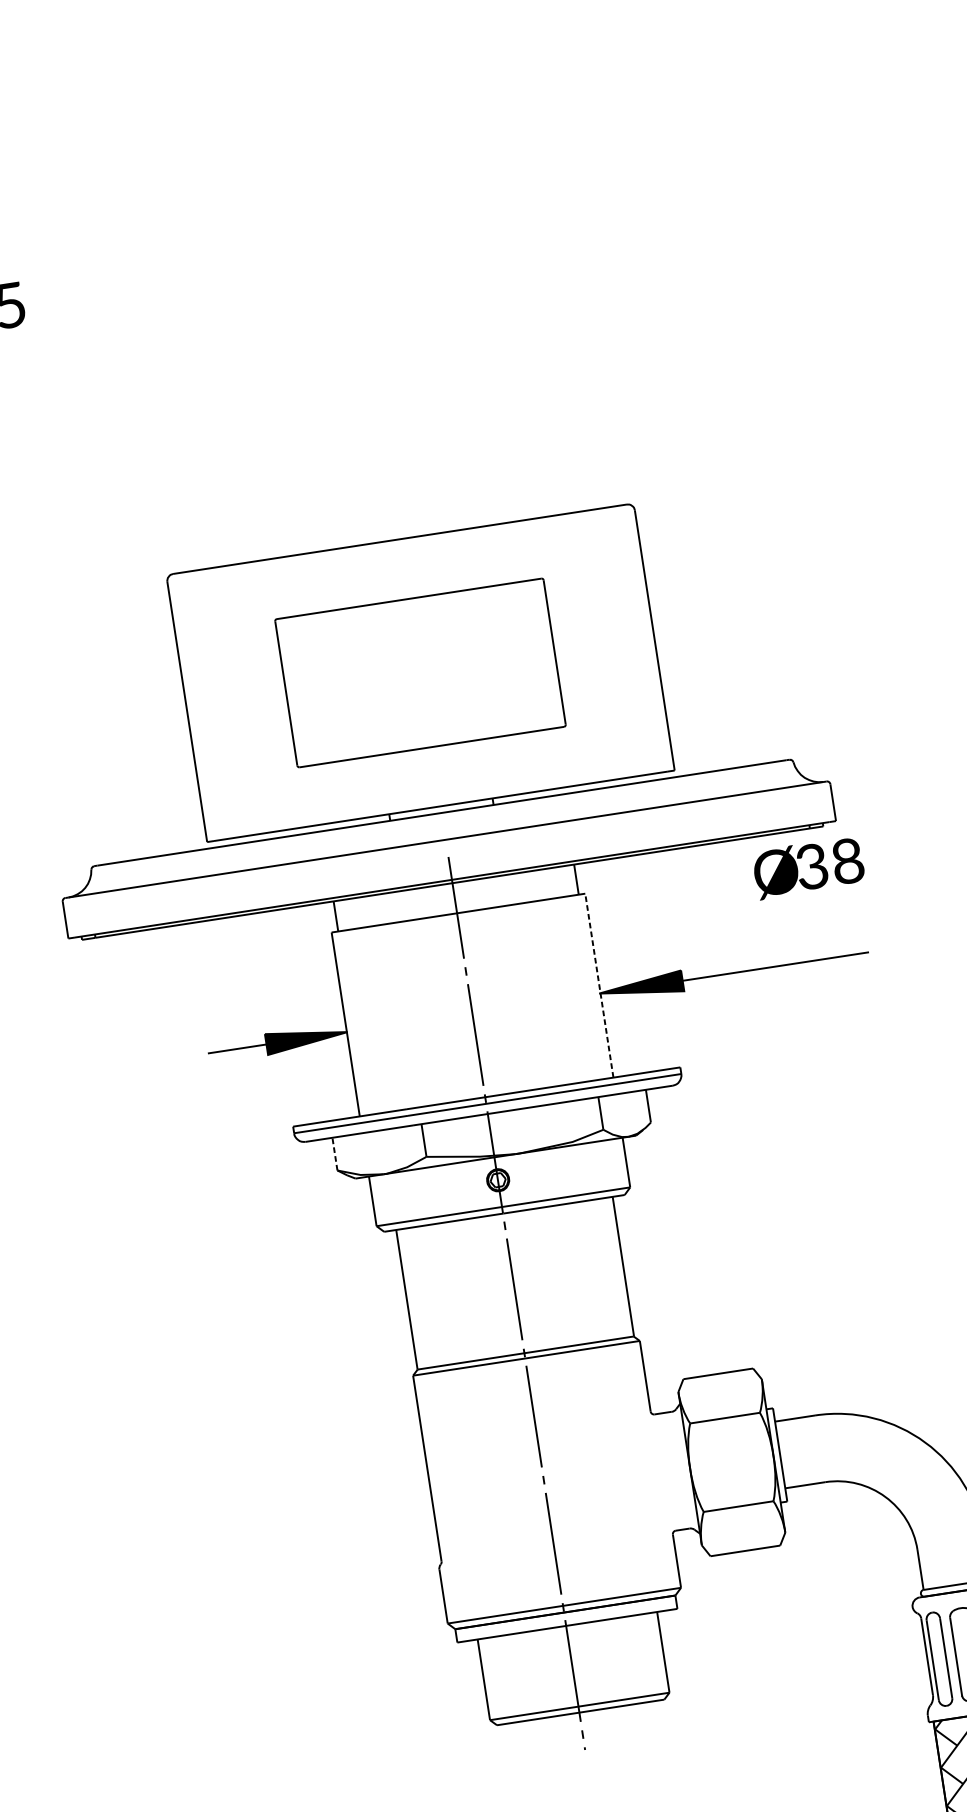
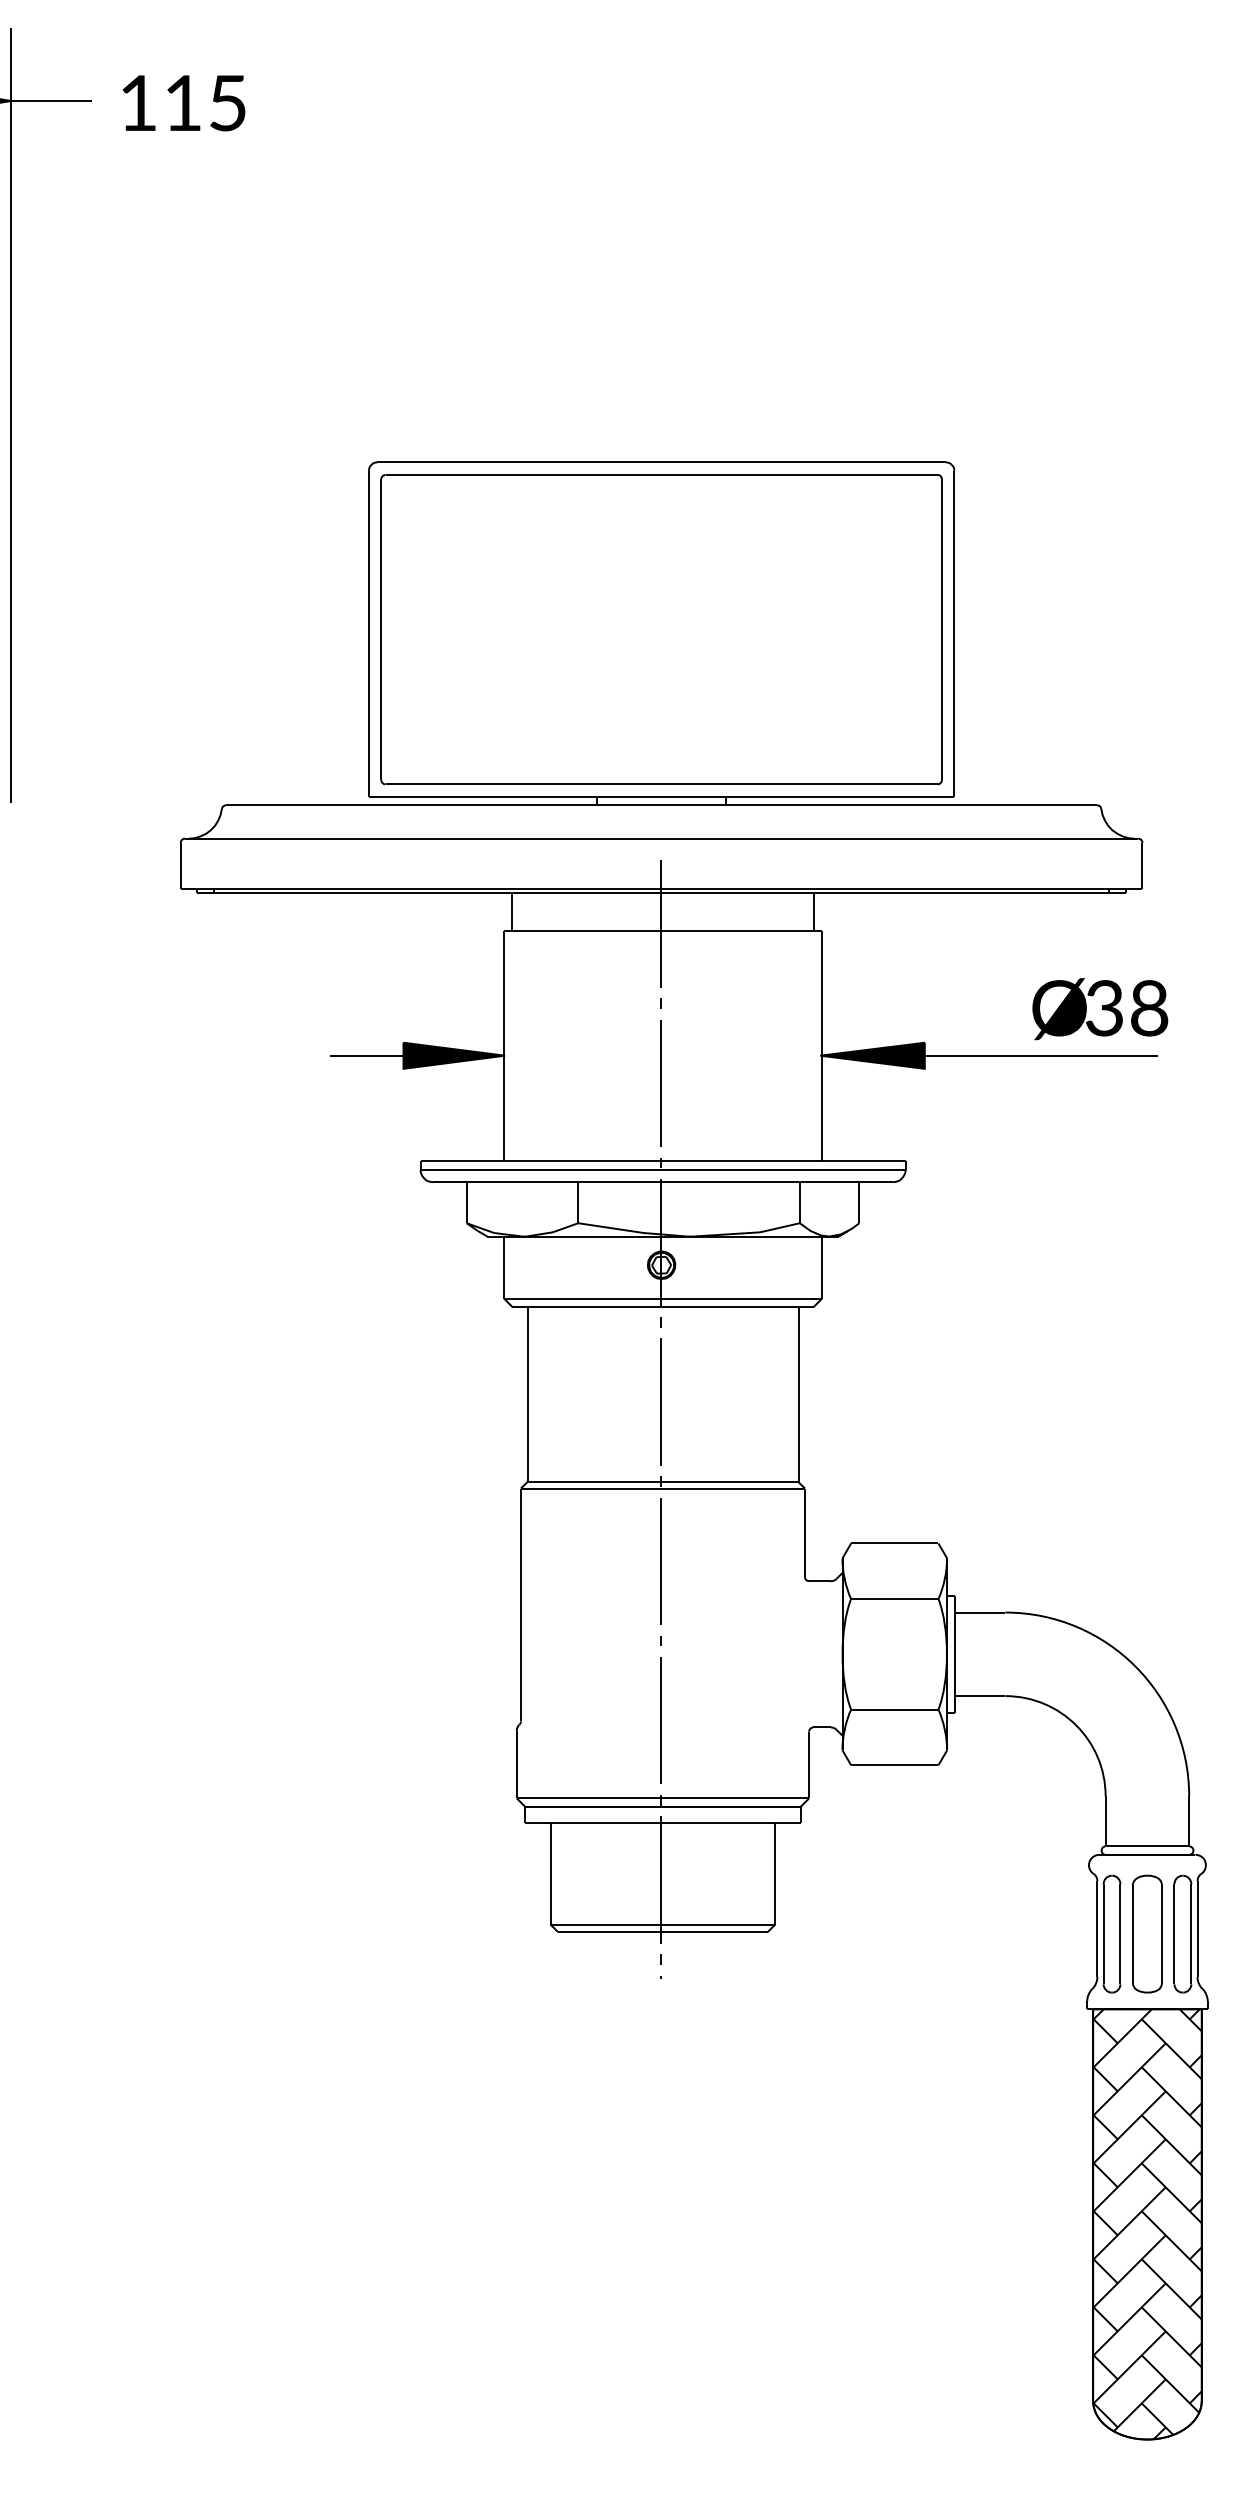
part: (420, 672) -> (661, 629), size x1.67
text: (808, 868) -> (1100, 1009), moved
line: (598, 985) -> (821, 1045), dashed -> solid
line: (334, 1153) -> (466, 1202), dashed -> solid

